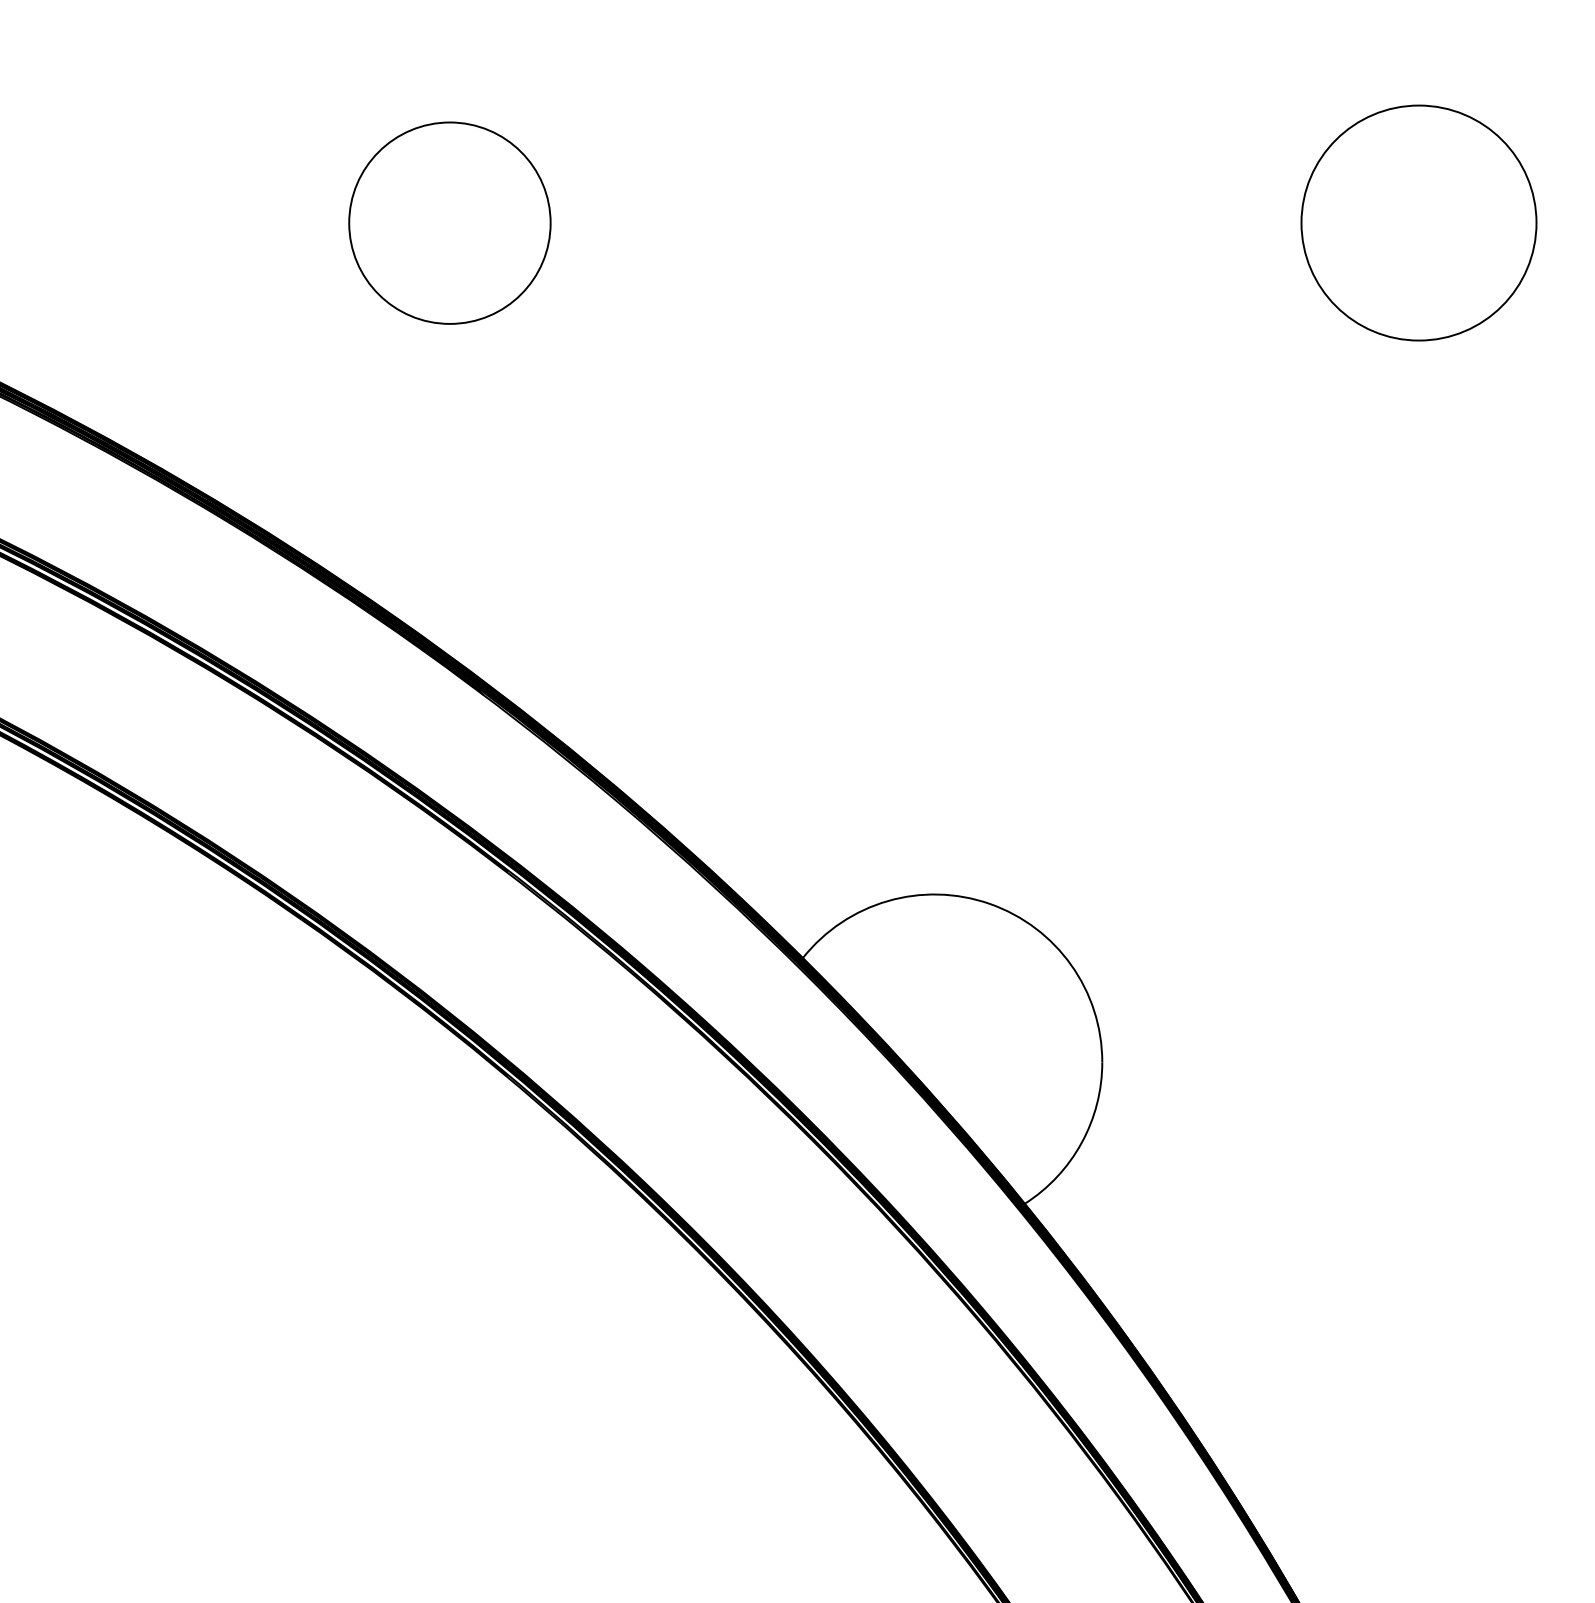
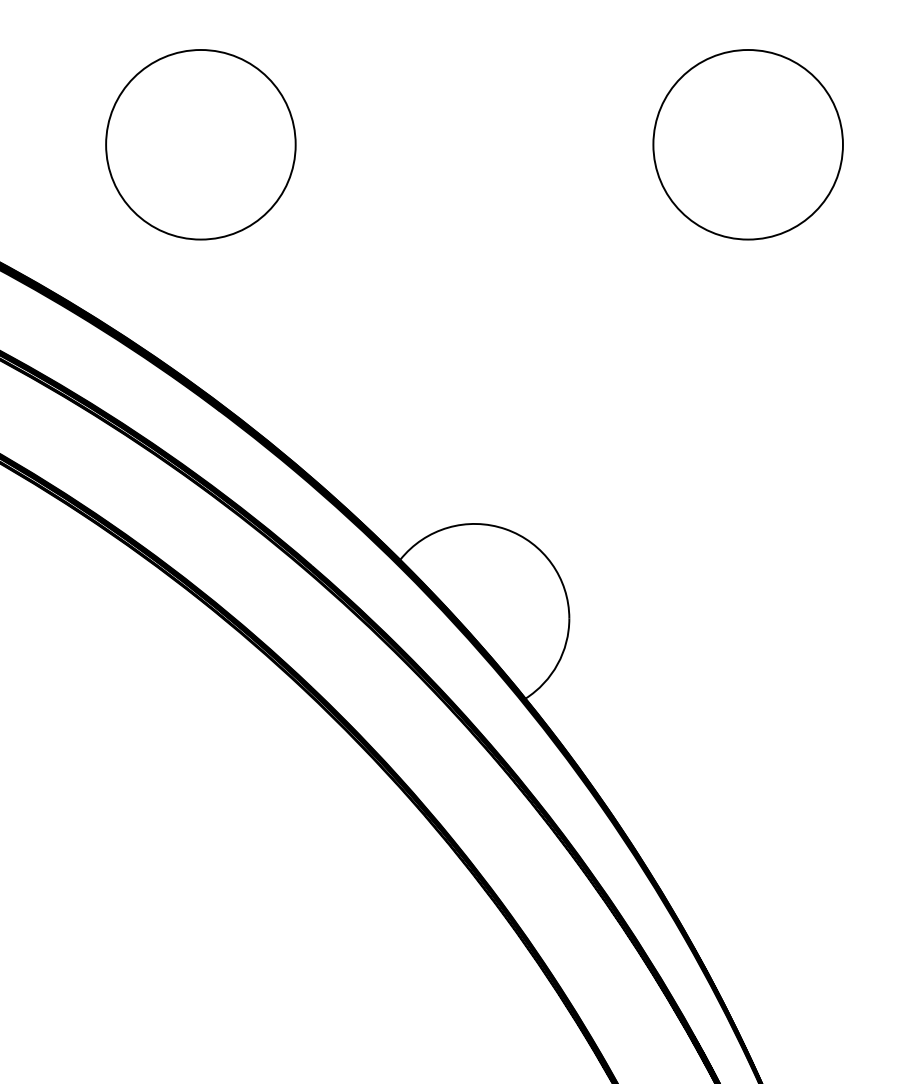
circle: (449, 222) -> (200, 144), size x1.67
circle: (1417, 222) -> (747, 144), size x1.43

